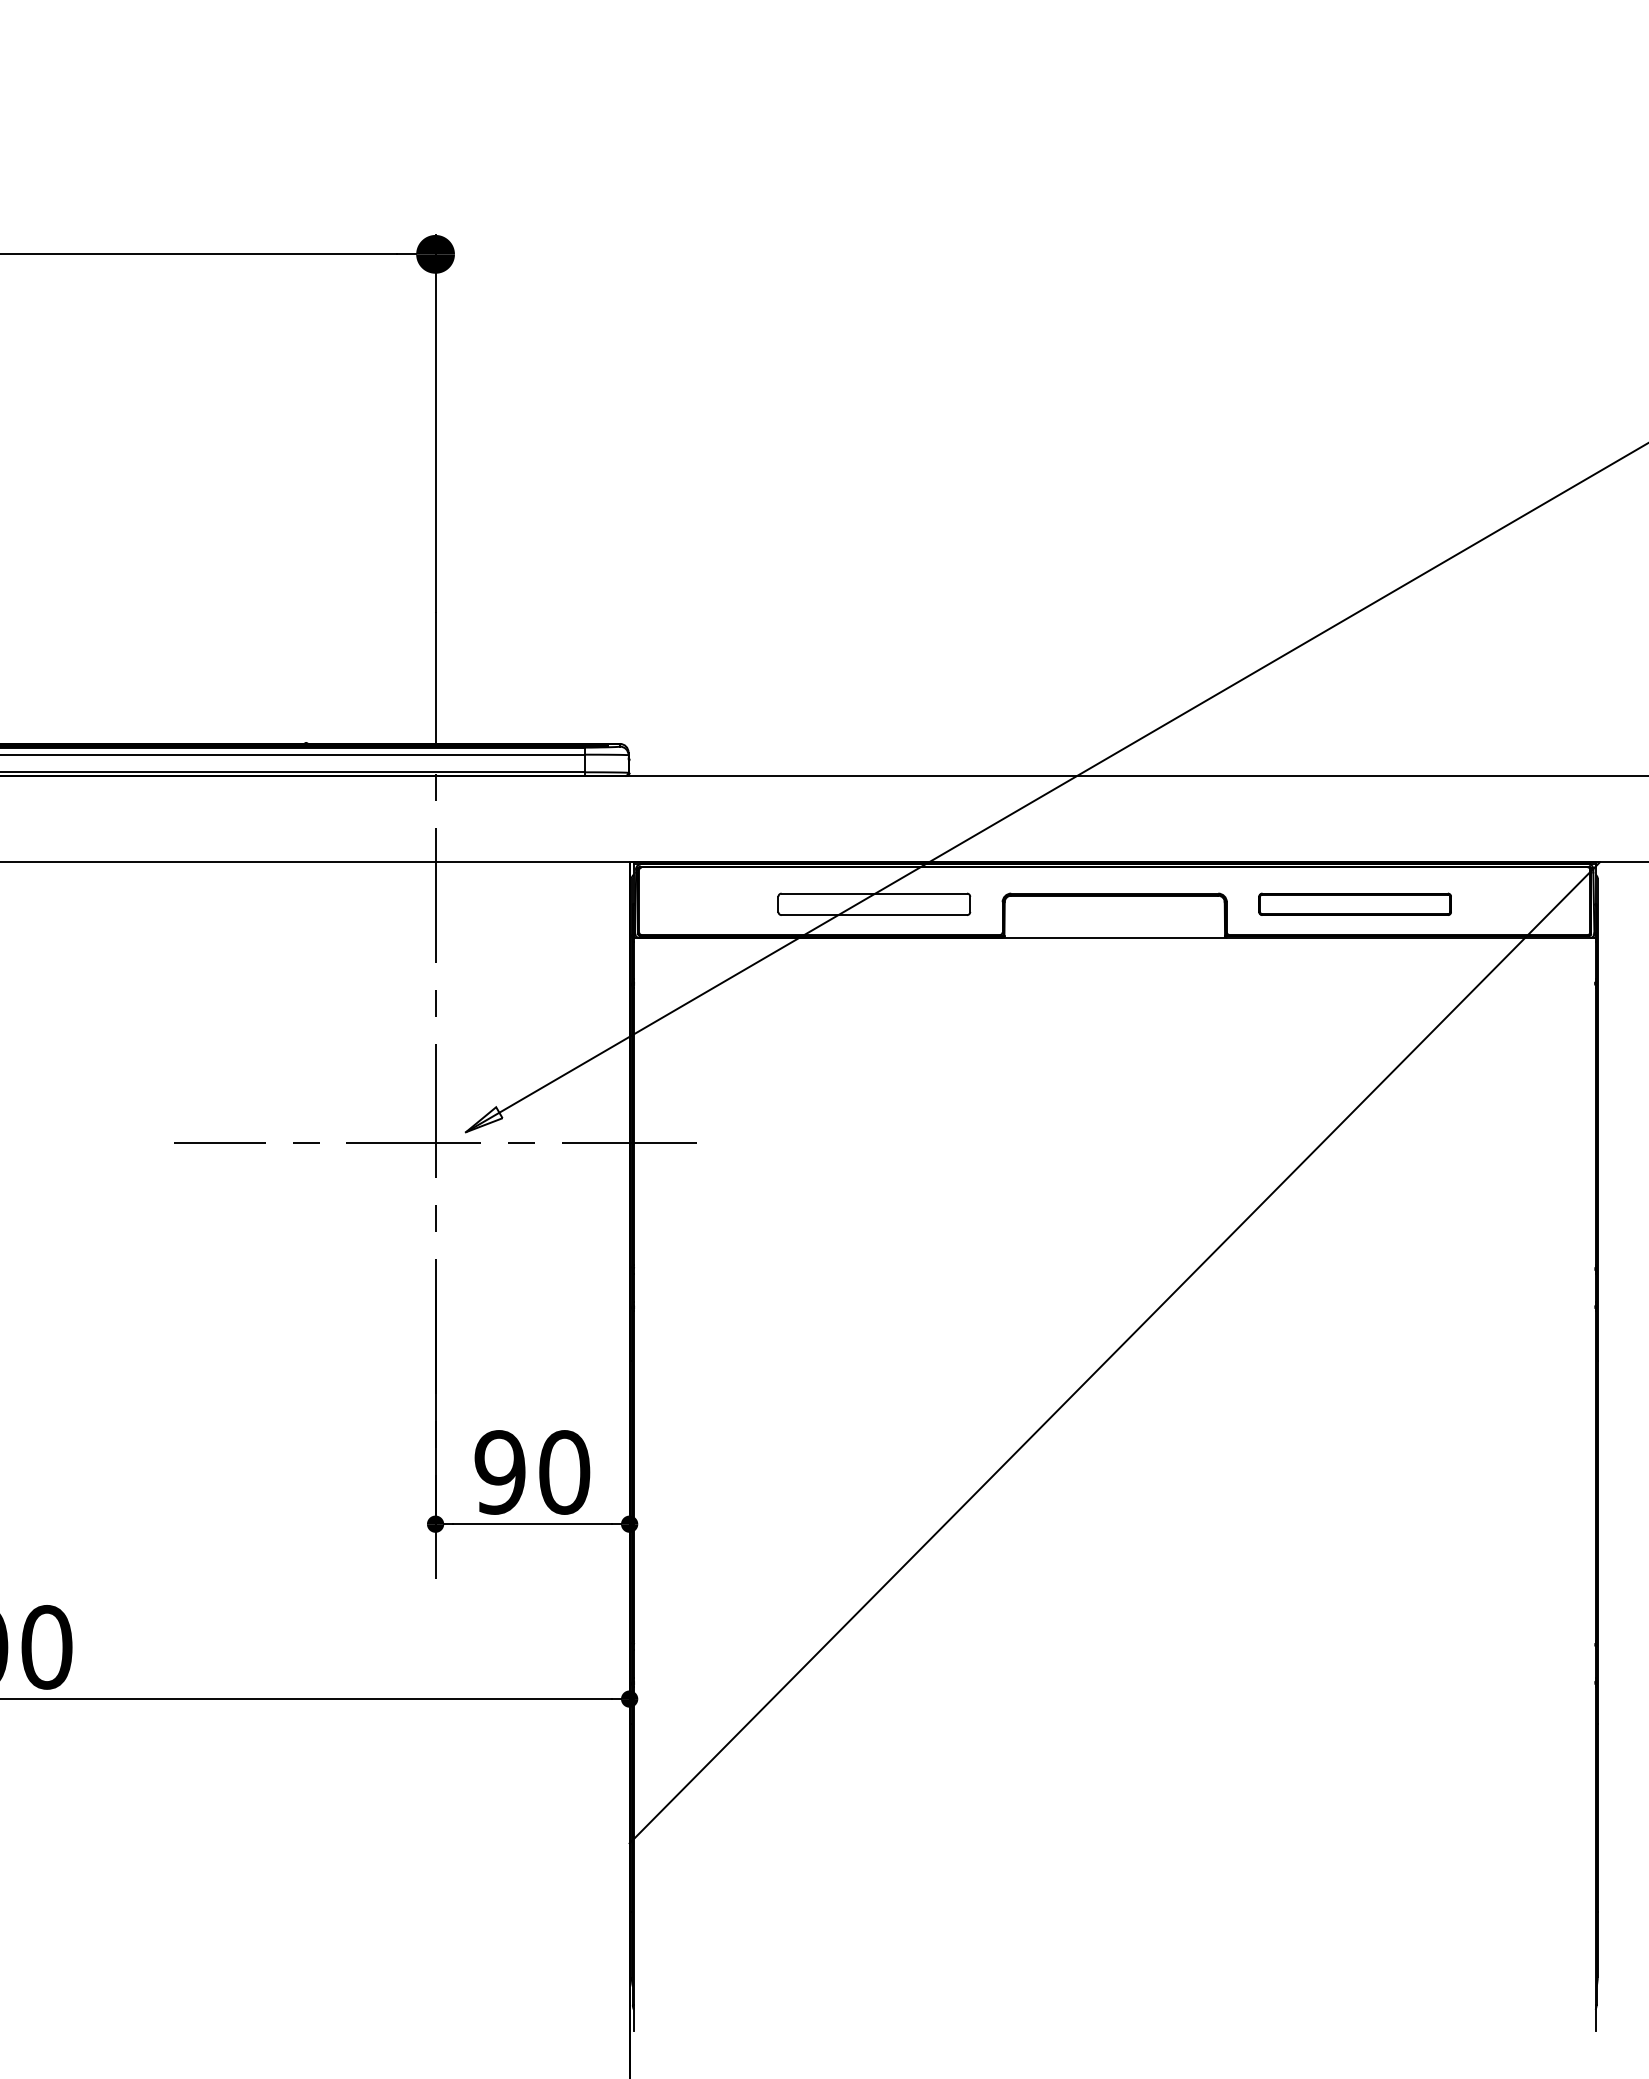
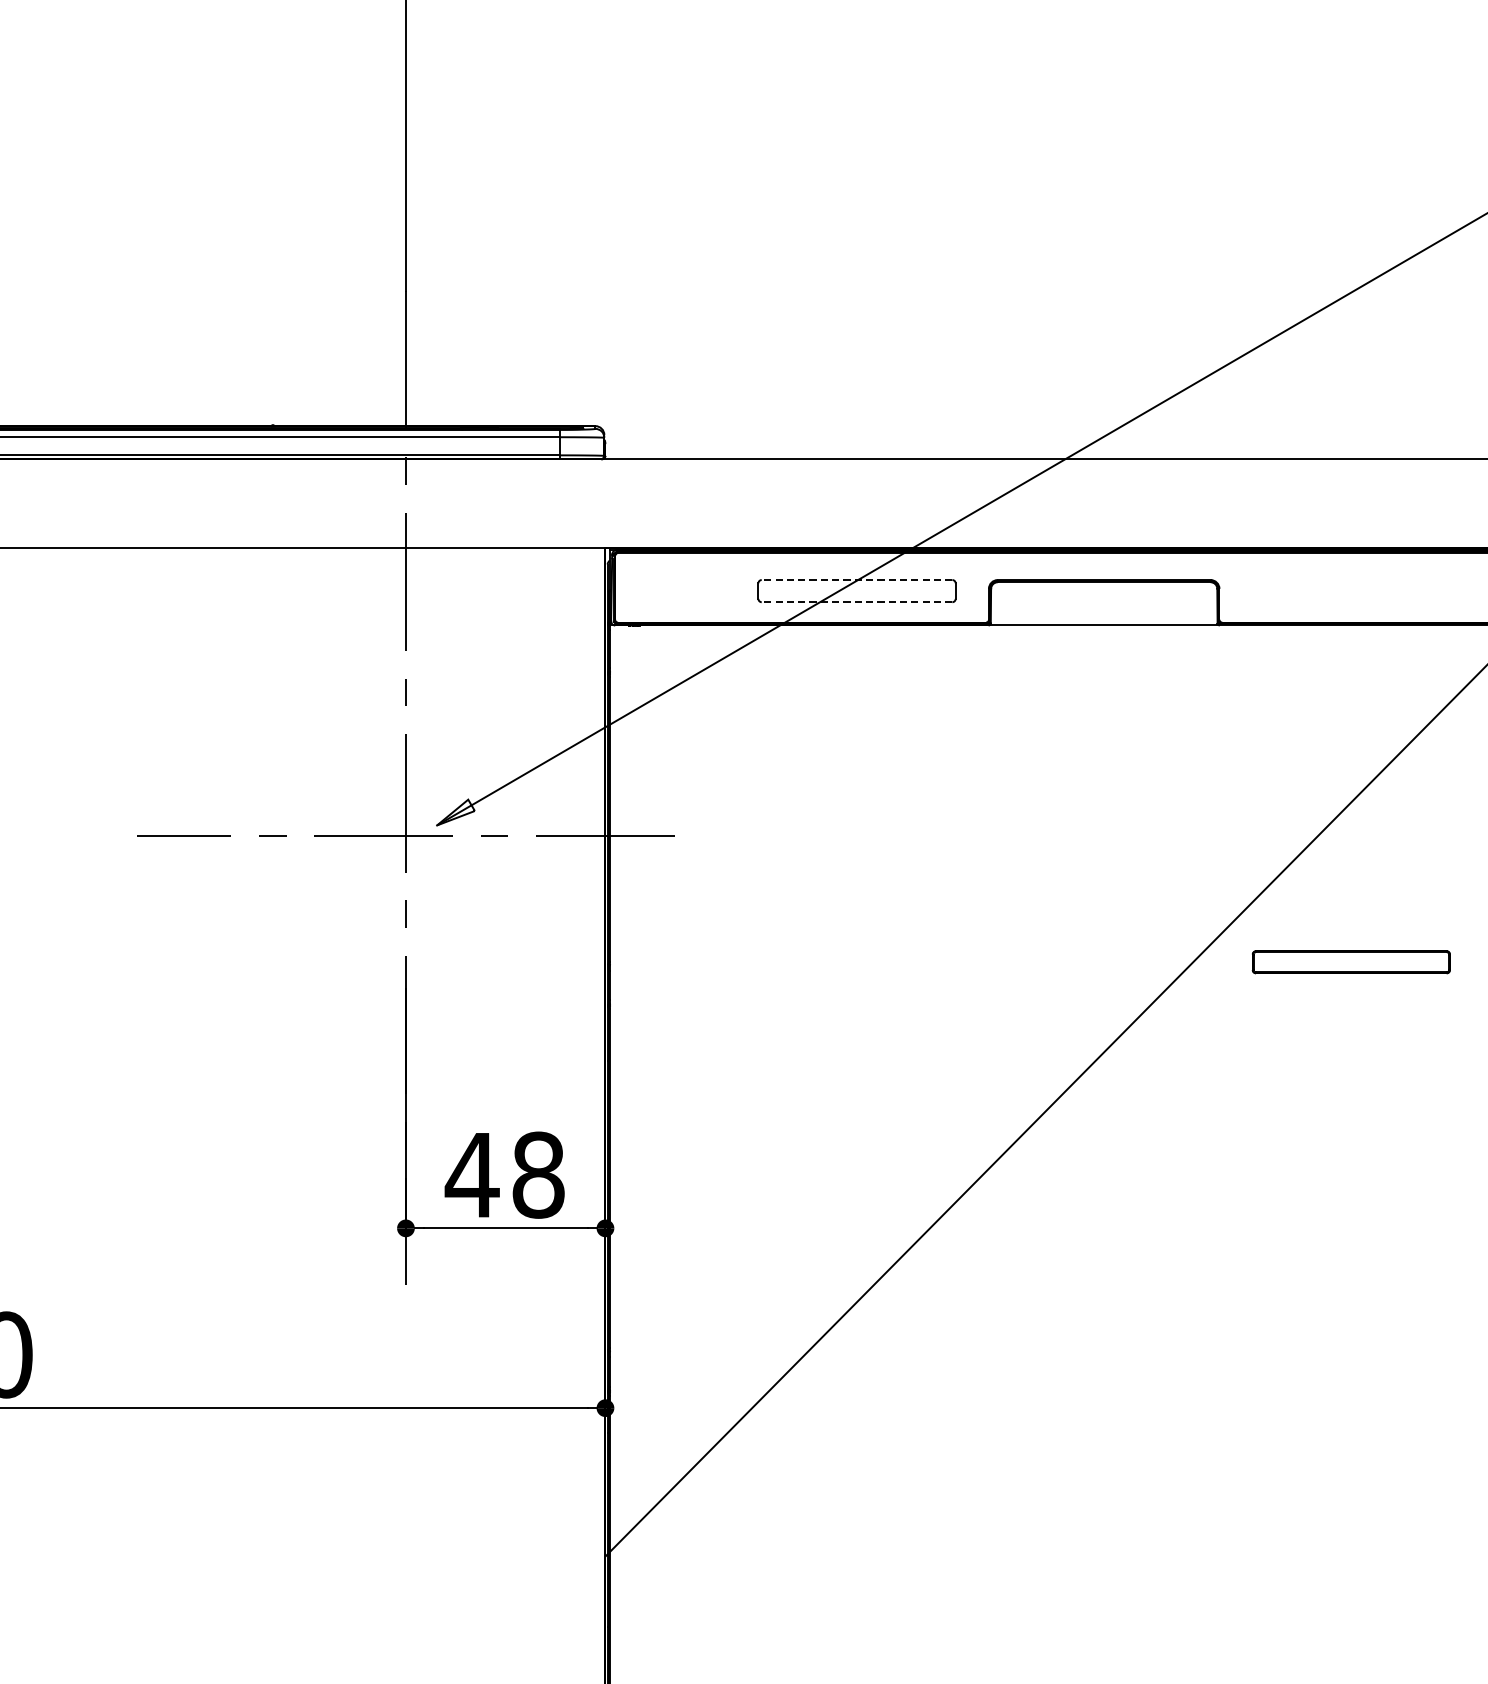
line: (874, 893) -> (857, 579), solid -> dashed
part: (1354, 903) -> (1350, 961), moved
line: (874, 915) -> (857, 602), solid -> dashed
text: (531, 1472) -> (504, 1175), 90 -> 48

